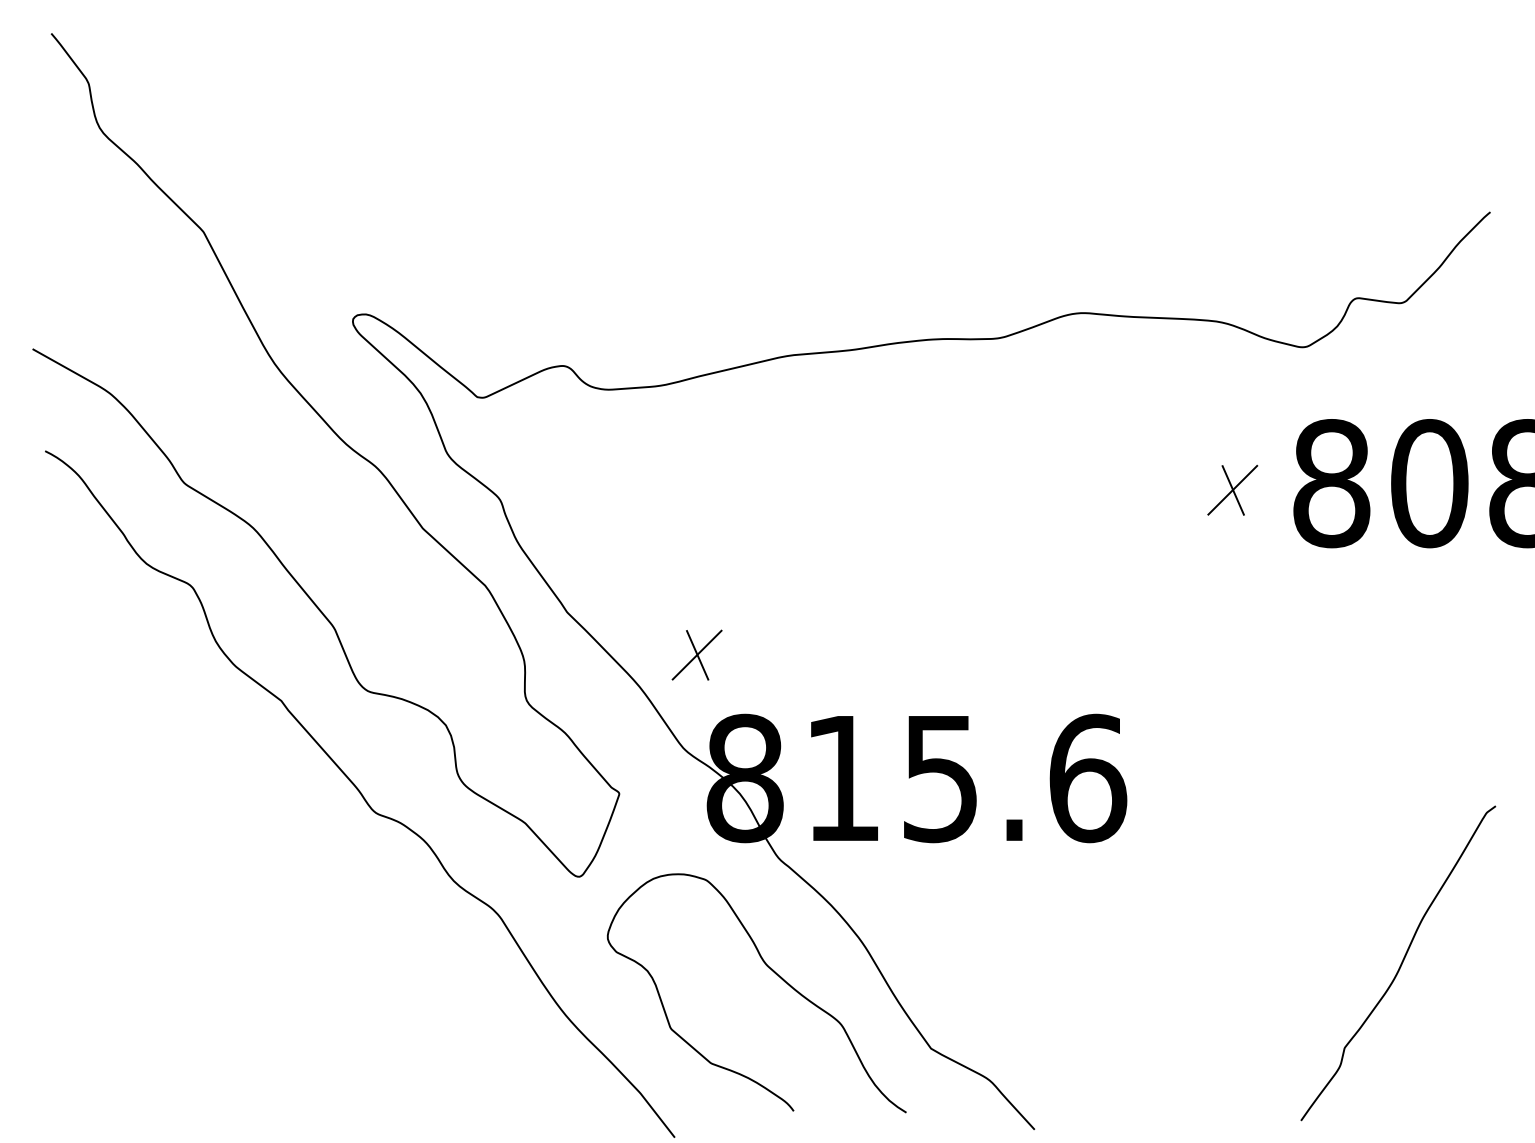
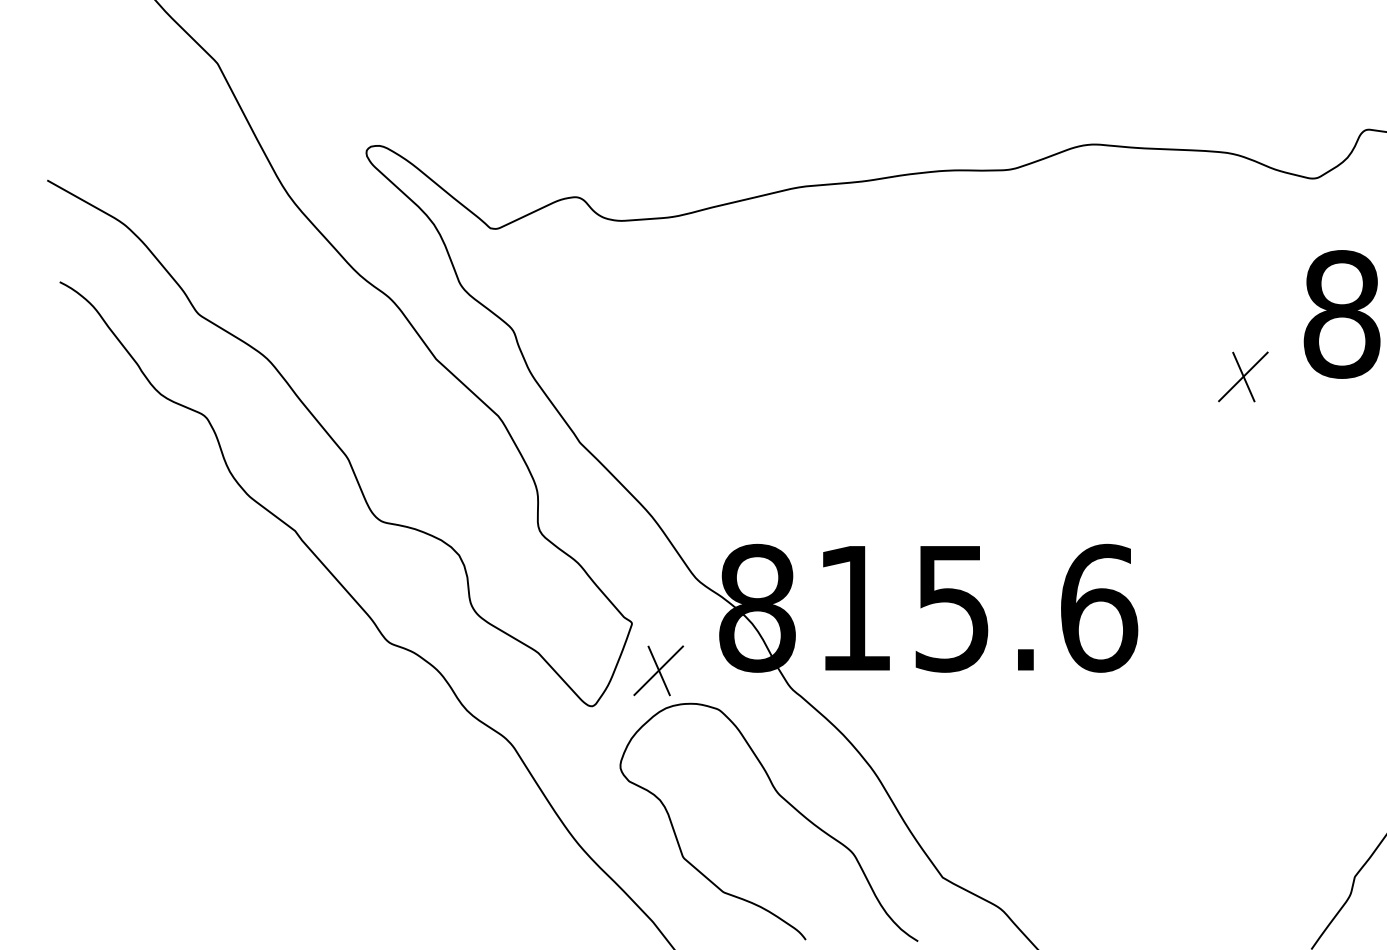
part: (1232, 489) -> (1243, 376), moved
part: (696, 654) -> (658, 670), moved

